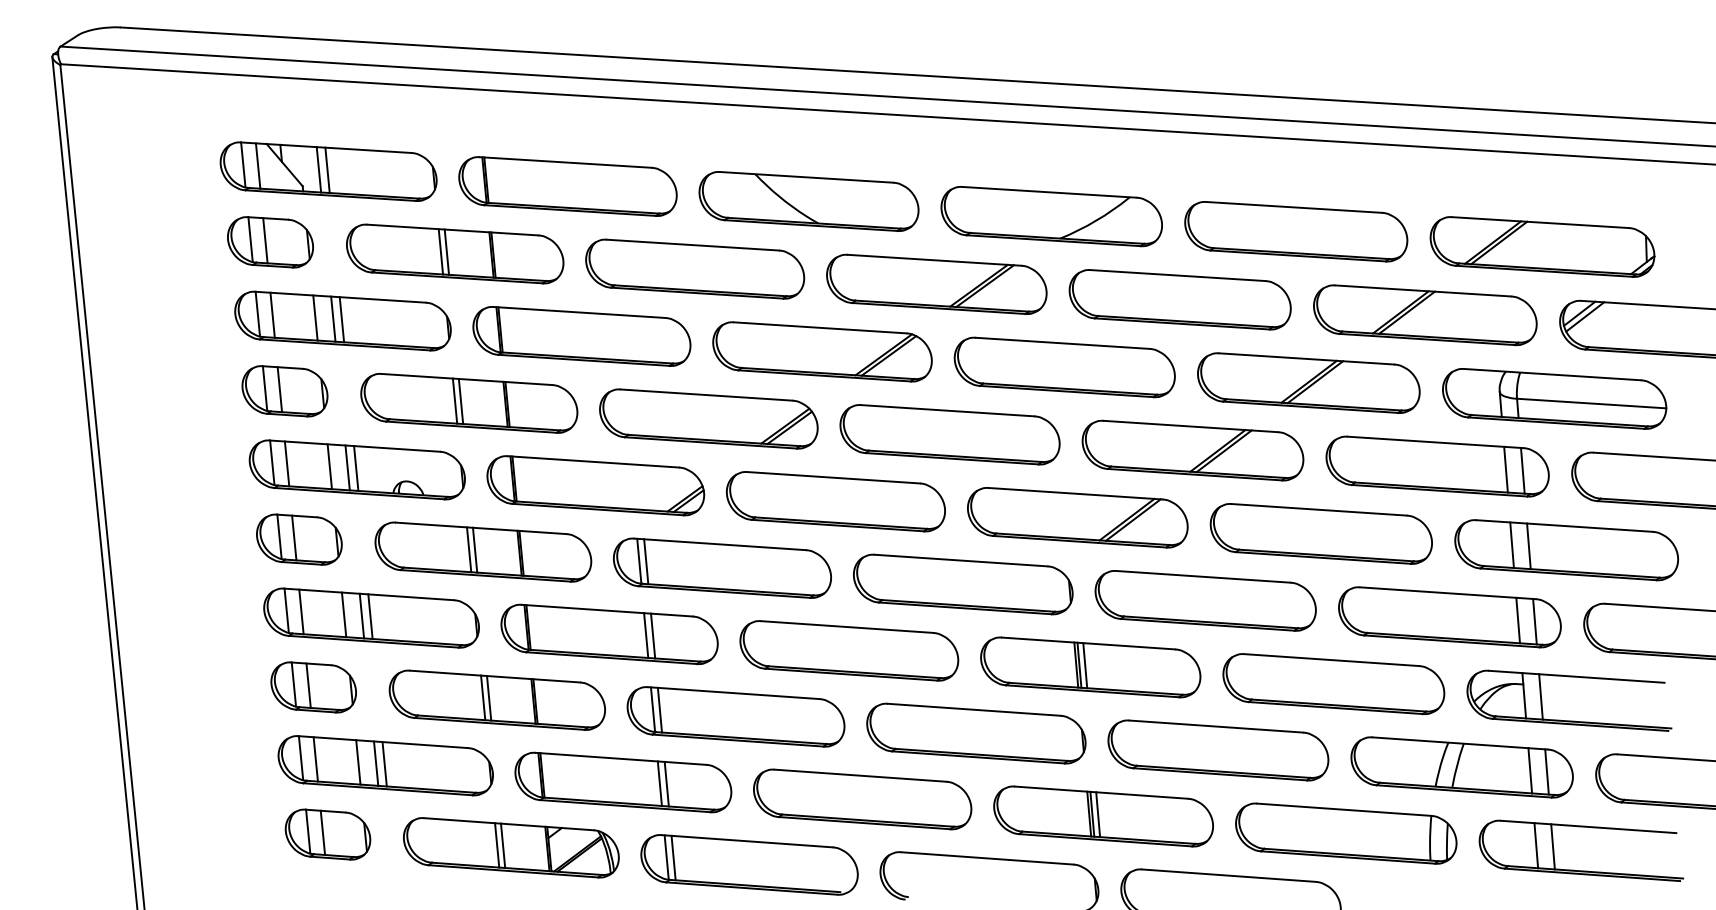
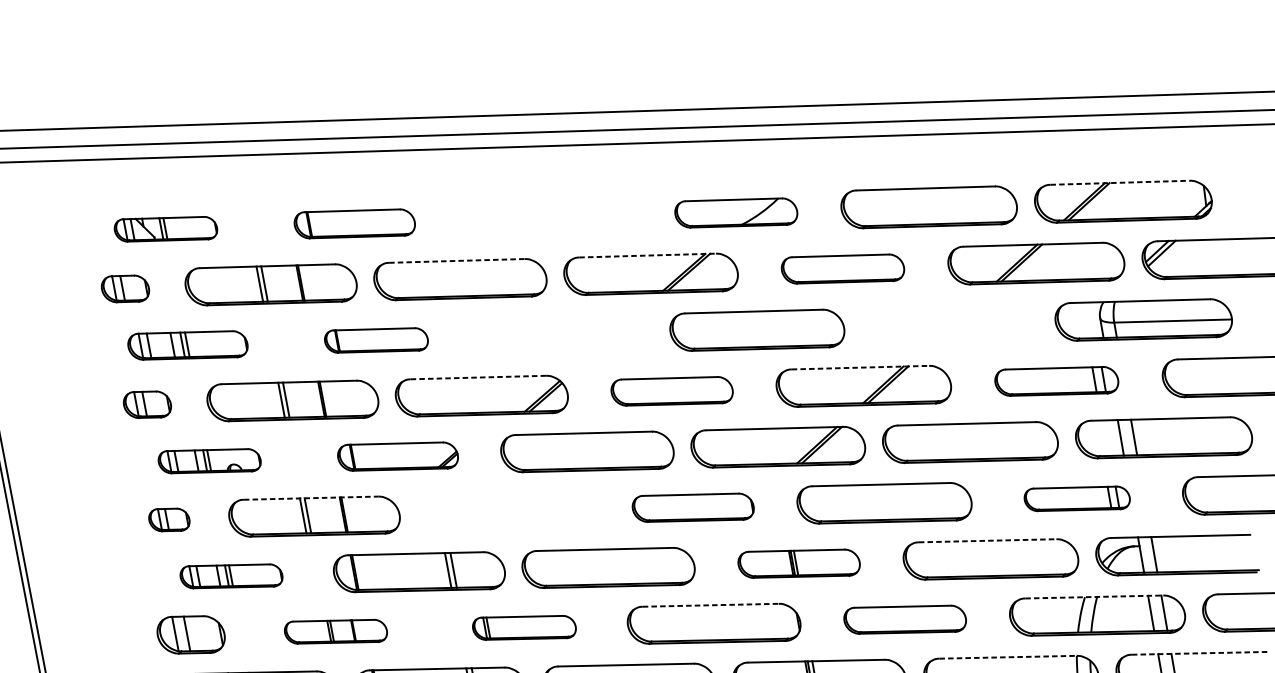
part: (328, 171) -> (165, 229), size x0.6
part: (567, 186) -> (354, 223), size x0.7
part: (808, 201) -> (544, 218), removed
part: (1051, 216) -> (736, 212), size x0.7
line: (1541, 222) -> (1120, 182), solid -> dashed
part: (270, 242) -> (125, 289), size x0.7
line: (693, 245) -> (457, 261), solid -> dashed
line: (934, 260) -> (647, 255), solid -> dashed
part: (1179, 299) -> (842, 268), size x0.7
part: (342, 320) -> (187, 345), size x0.7
part: (581, 336) -> (376, 340), size x0.6
part: (822, 351) -> (566, 335), removed
part: (1308, 382) -> (949, 324), removed
part: (284, 391) -> (147, 404), size x0.7
line: (707, 395) -> (479, 377), solid -> dashed
line: (1191, 426) -> (860, 367), solid -> dashed
part: (949, 434) -> (671, 391), size x0.7
part: (1437, 466) -> (1056, 381), size x0.7
part: (356, 469) -> (209, 460), size x0.6
part: (595, 485) -> (397, 456), size x0.7
line: (481, 528) -> (311, 498), solid -> dashed
part: (299, 539) -> (169, 519), size x0.6
part: (722, 567) -> (503, 511), removed
part: (963, 584) -> (693, 507), size x0.7
part: (371, 617) -> (231, 575), size x0.6
part: (1449, 617) -> (1076, 498), size x0.6
line: (1332, 660) -> (988, 541), solid -> dashed
part: (1090, 667) -> (798, 563), size x0.7
part: (496, 699) -> (335, 631), size x0.6
line: (974, 709) -> (710, 605), solid -> dashed
part: (735, 716) -> (524, 627), size x0.6
line: (1460, 743) -> (1094, 597), solid -> dashed
part: (1218, 750) -> (905, 619), size x0.7
line: (1344, 809) -> (1008, 657), solid -> dashed
line: (1588, 826) -> (1200, 652), solid -> dashed

